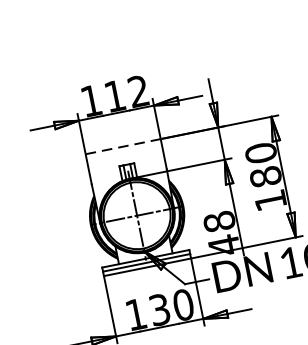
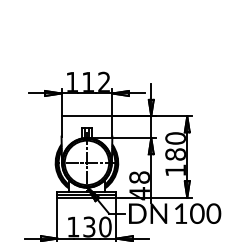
line: (124, 146) -> (87, 116), dashed -> solid

